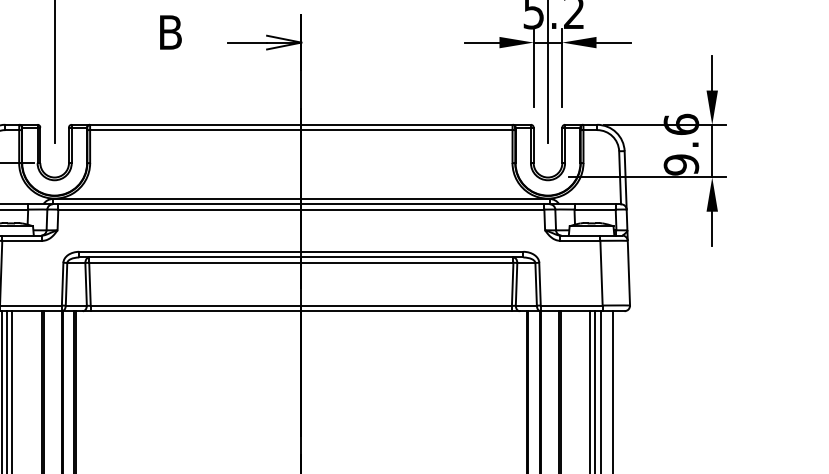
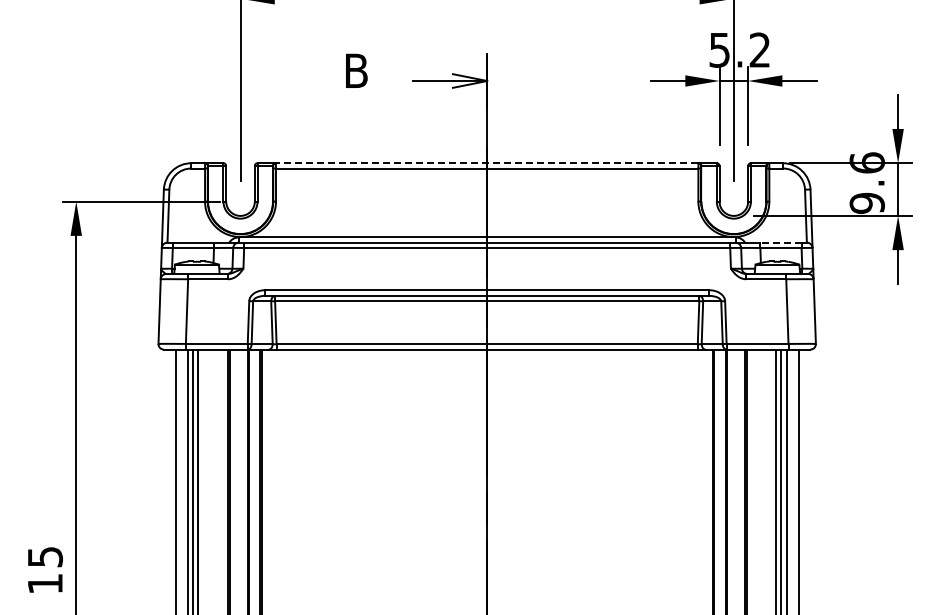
line: (300, 125) -> (486, 163), solid -> dashed
line: (594, 204) -> (780, 242), solid -> dashed

